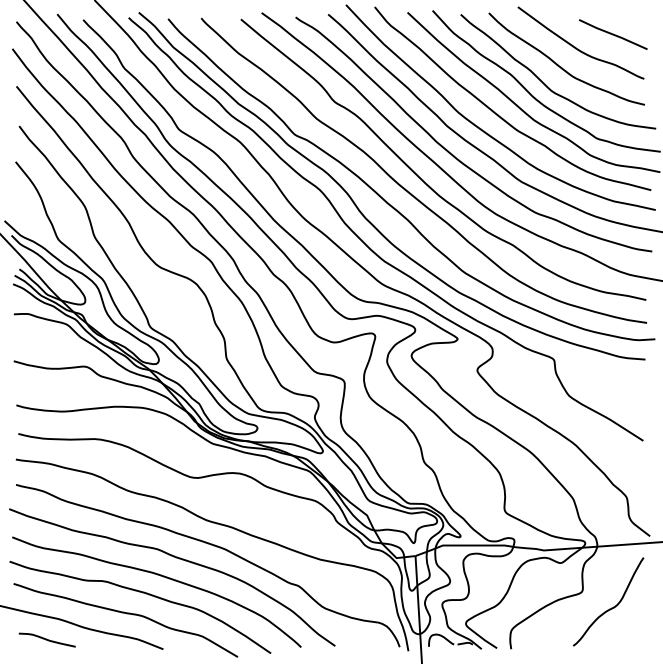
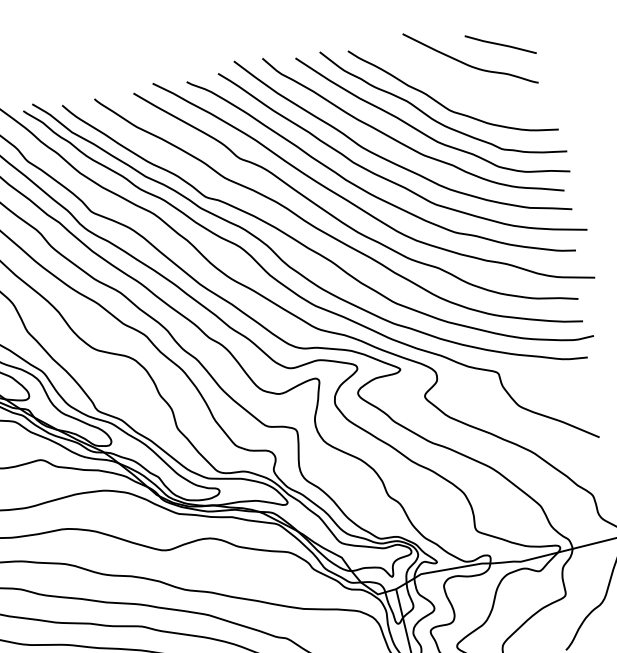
curve: (561, 66) -> (455, 84), removed

